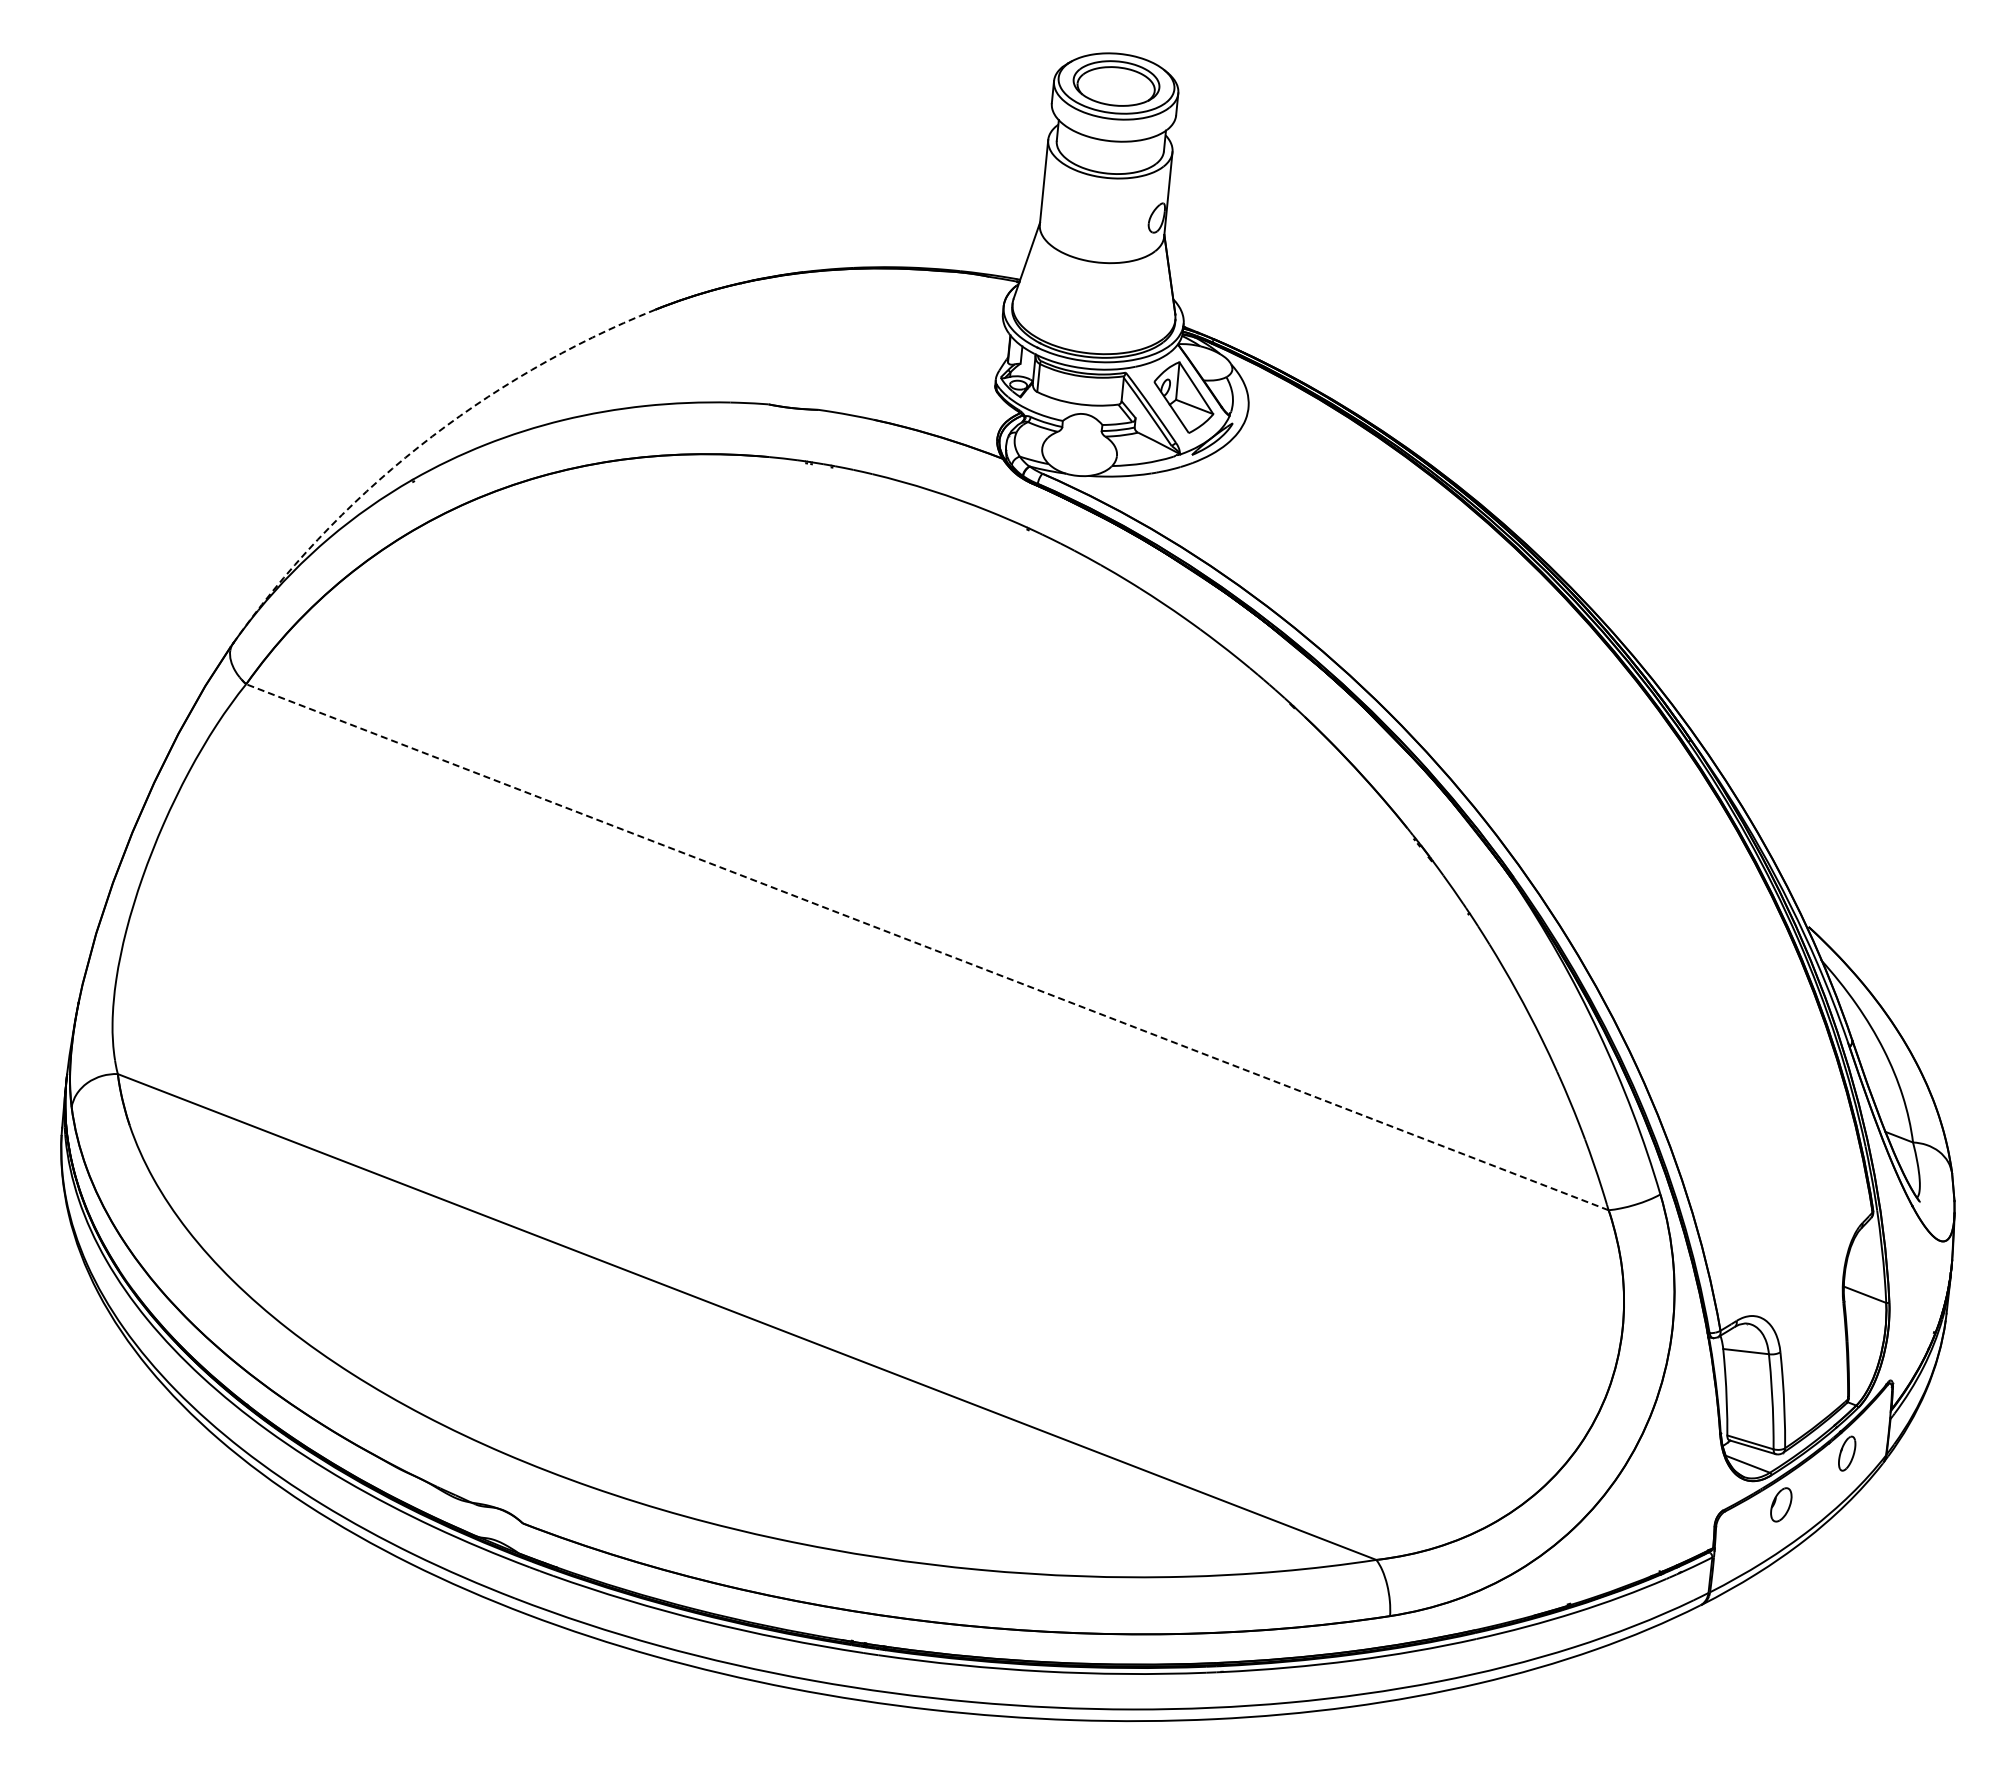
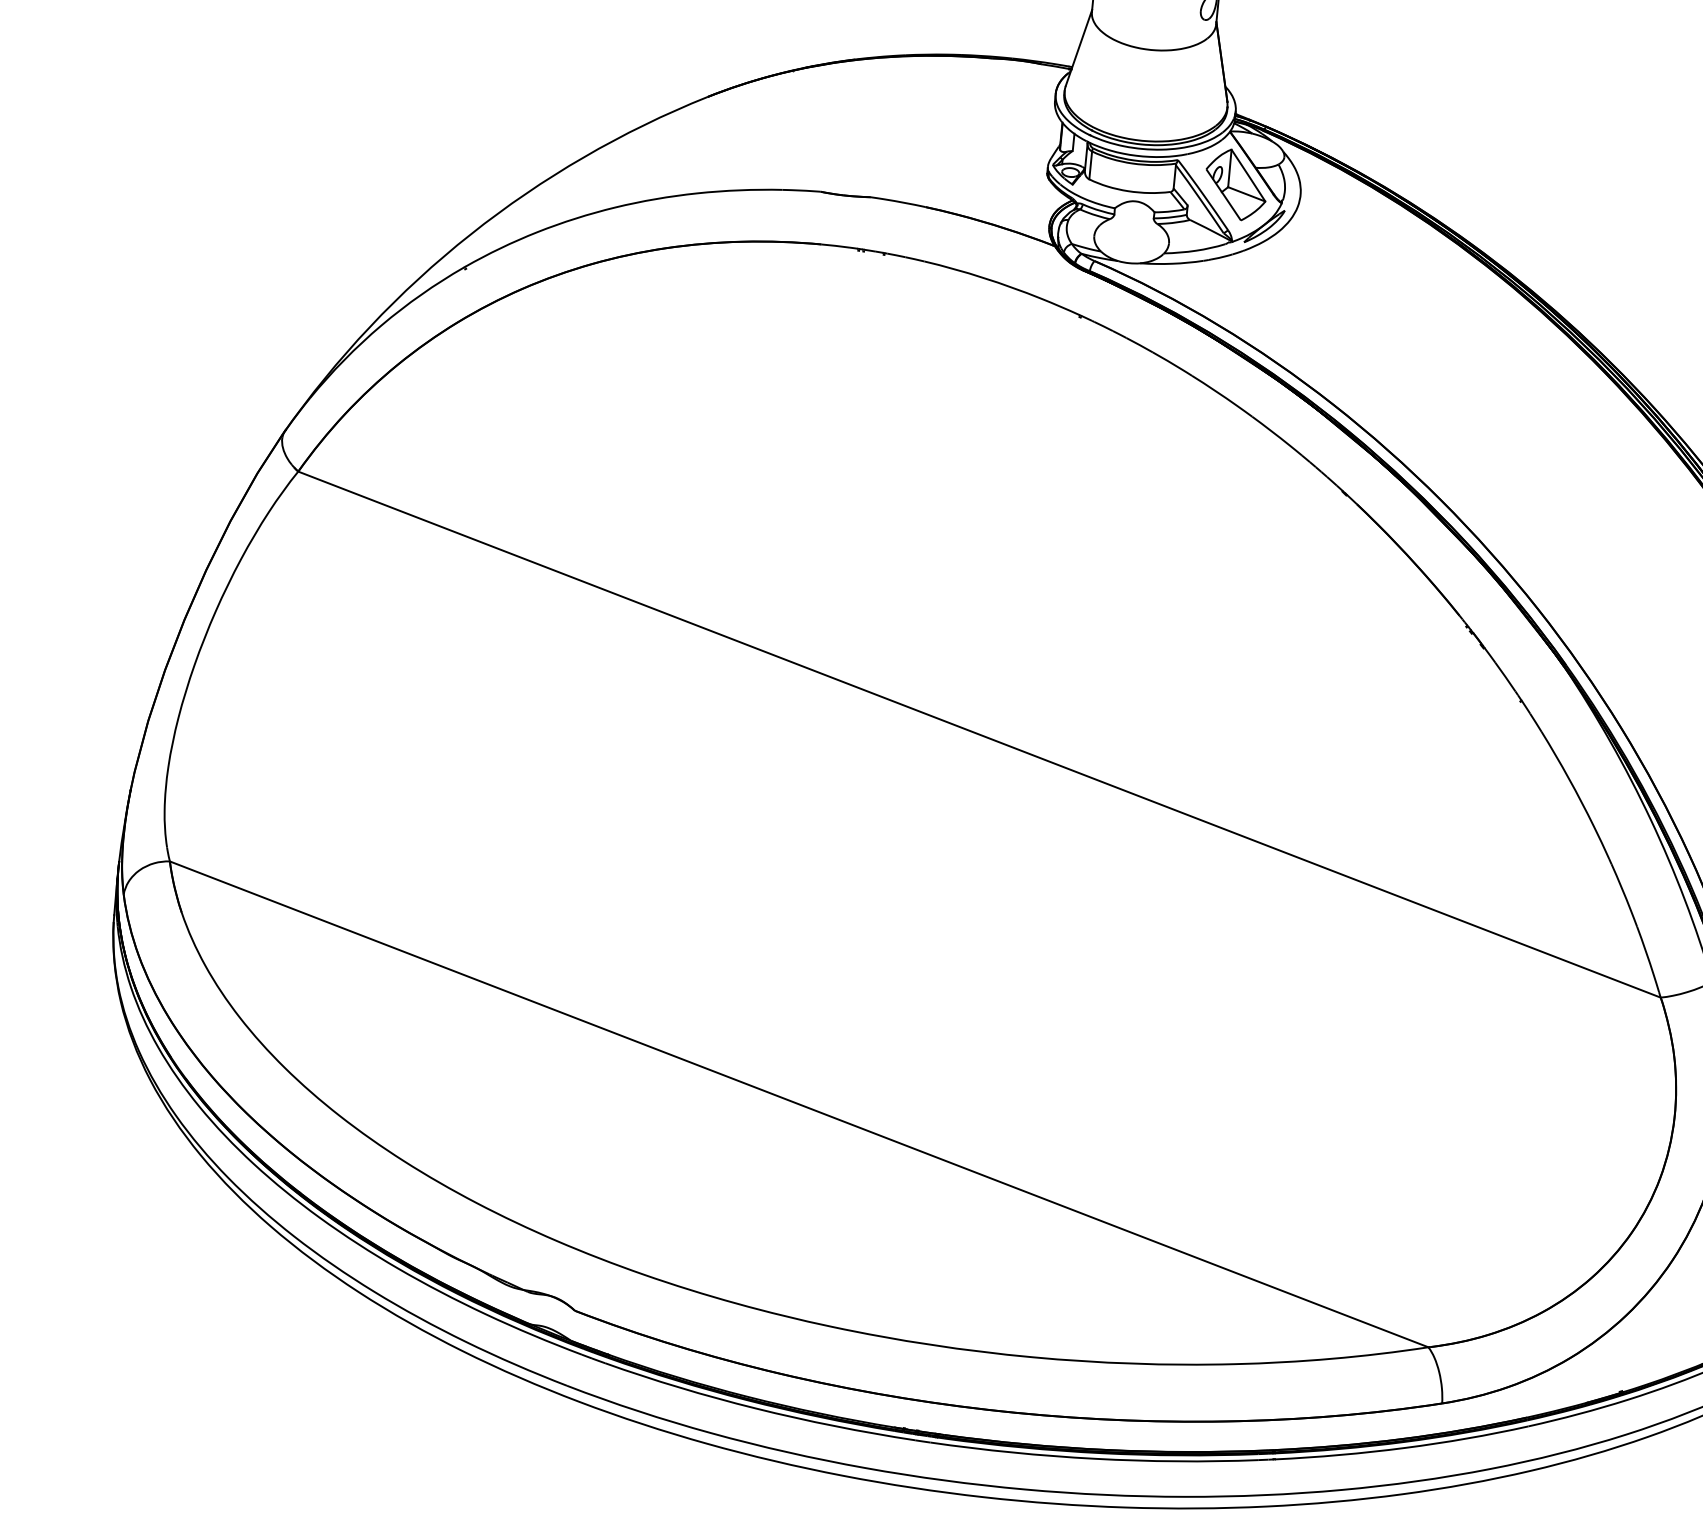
arc: (418, 446) -> (470, 233), dashed -> solid
line: (926, 947) -> (978, 734), dashed -> solid

